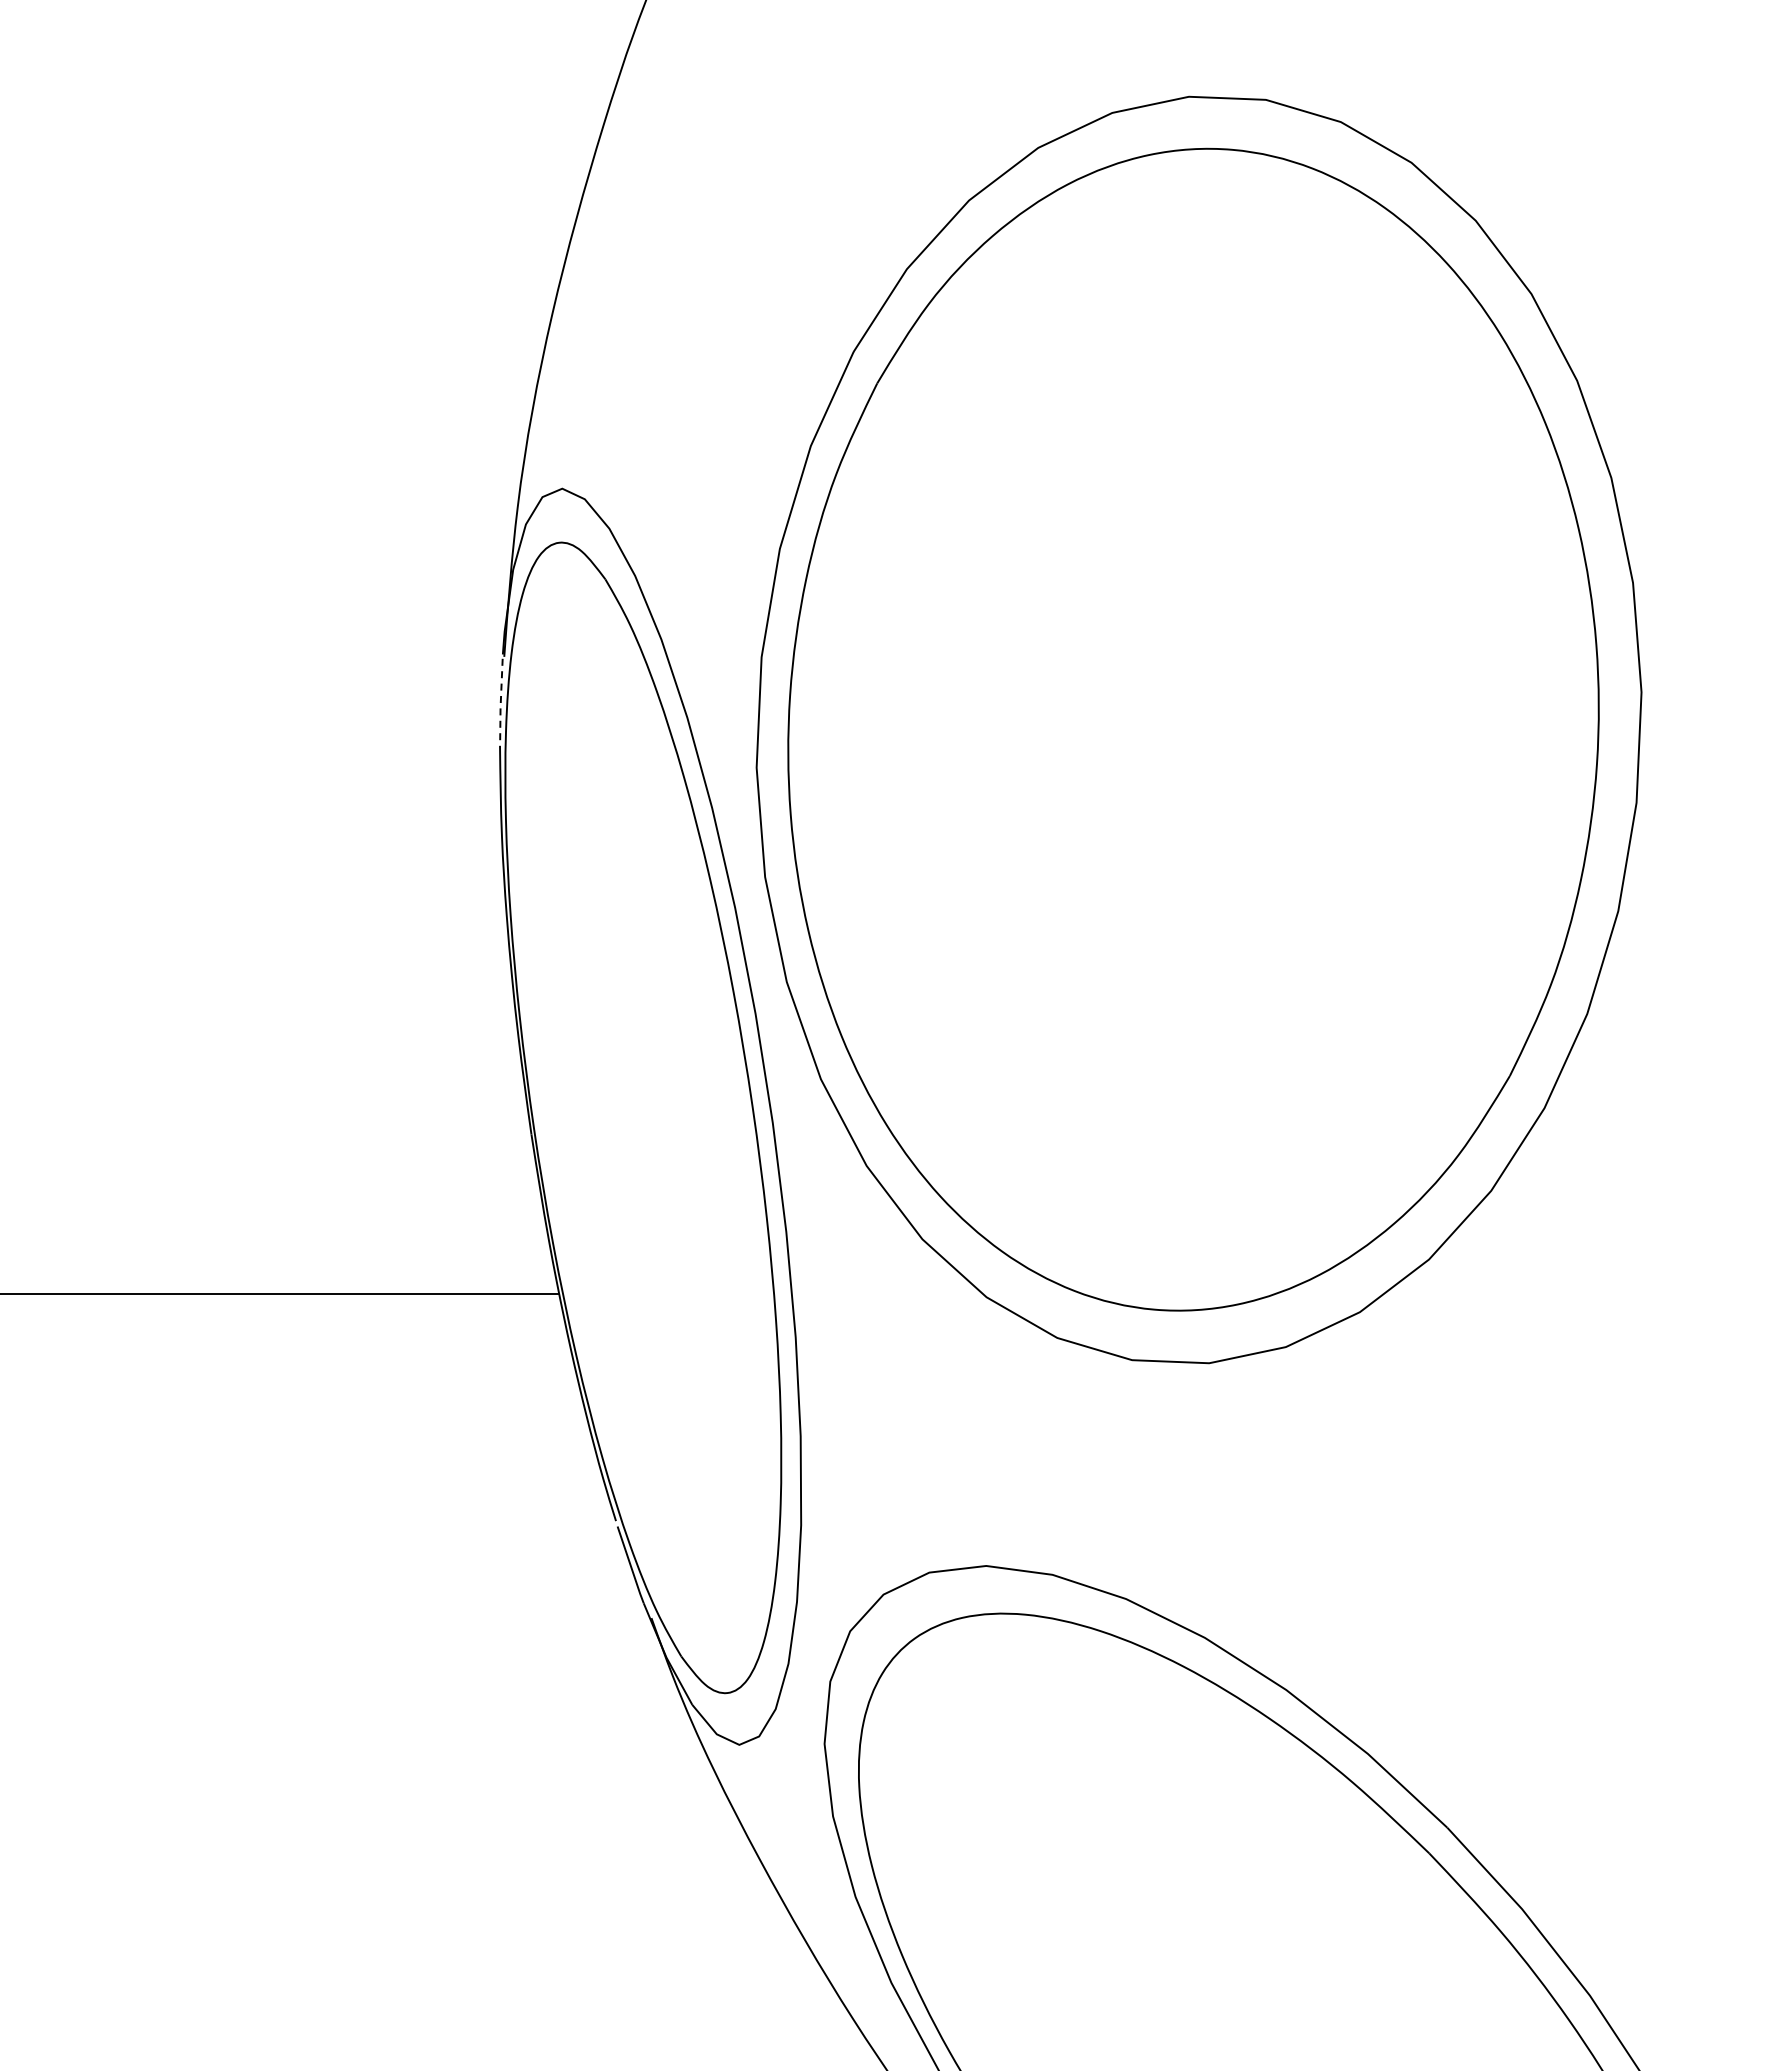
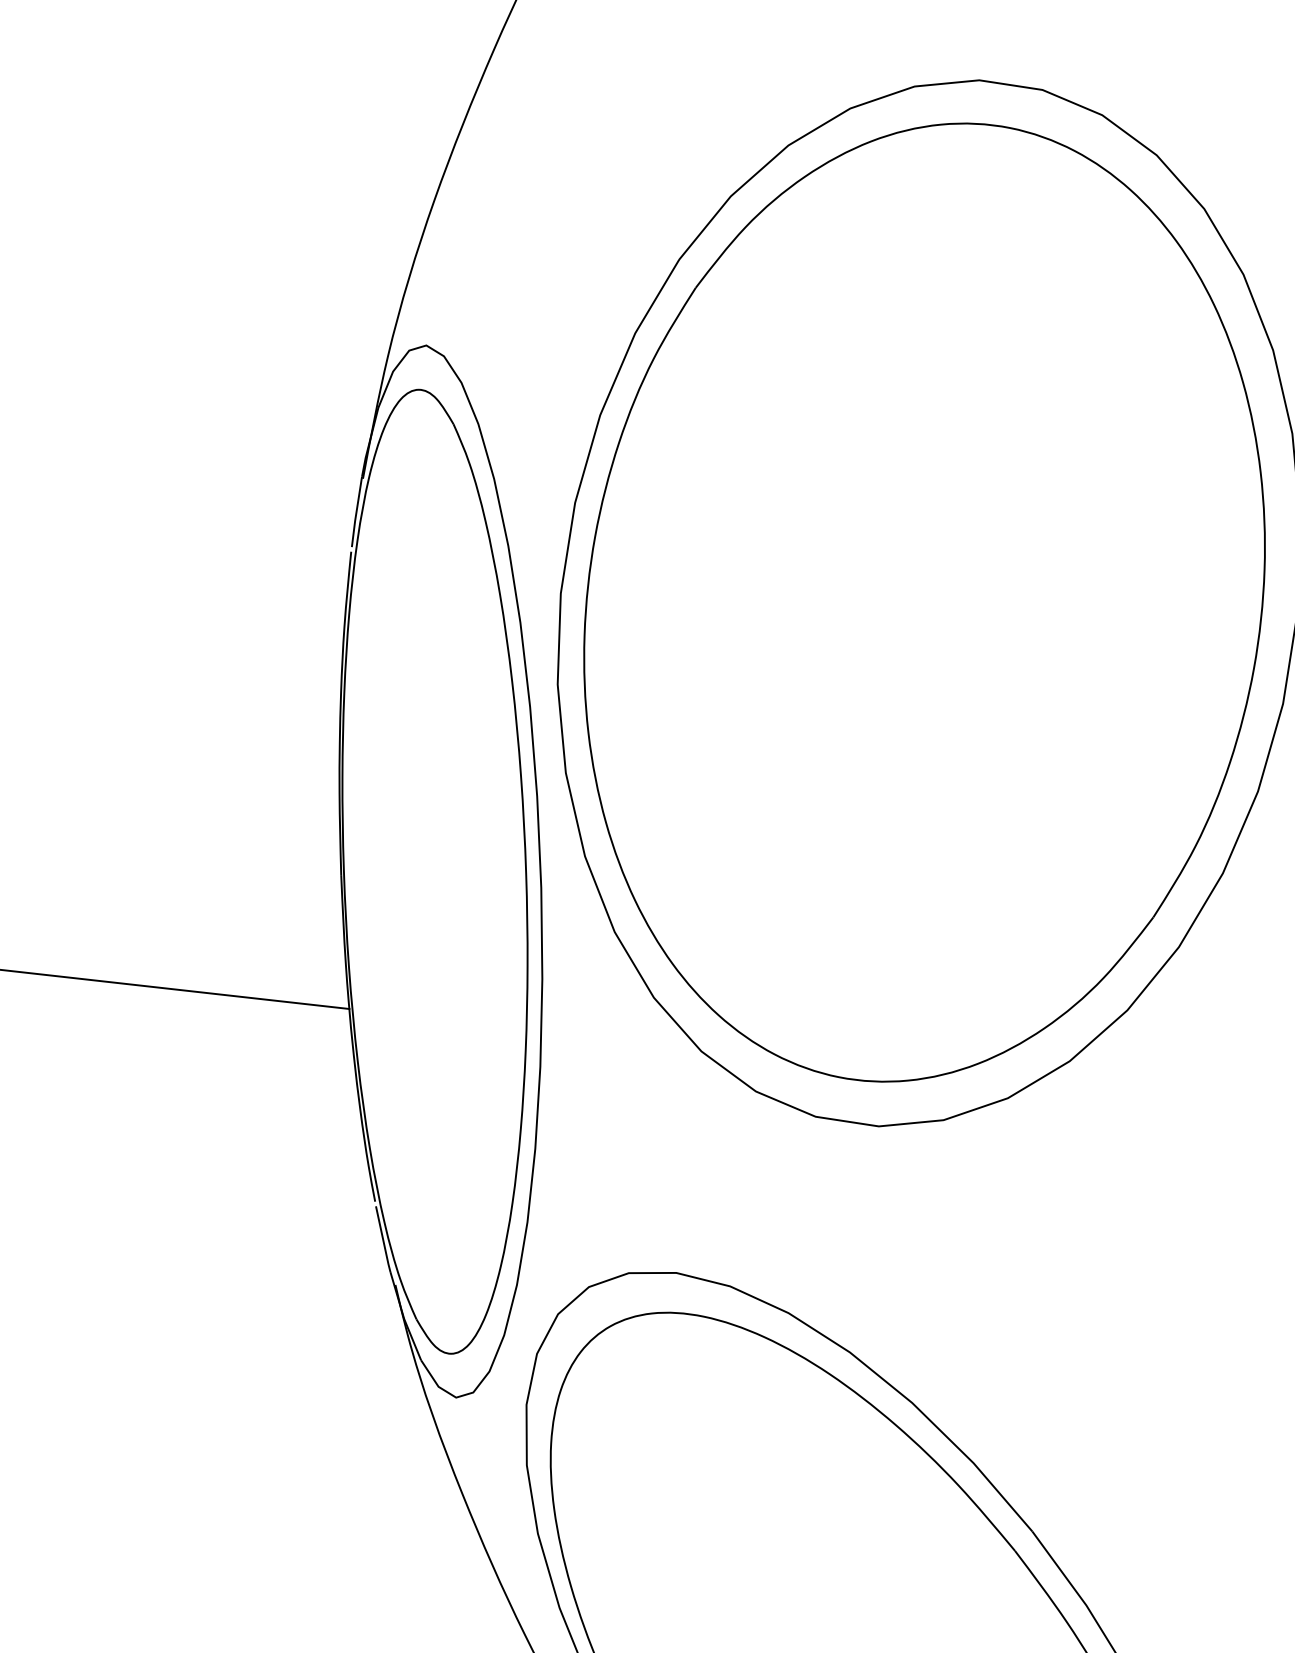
line: (501, 697) -> (356, 512), dashed -> solid

